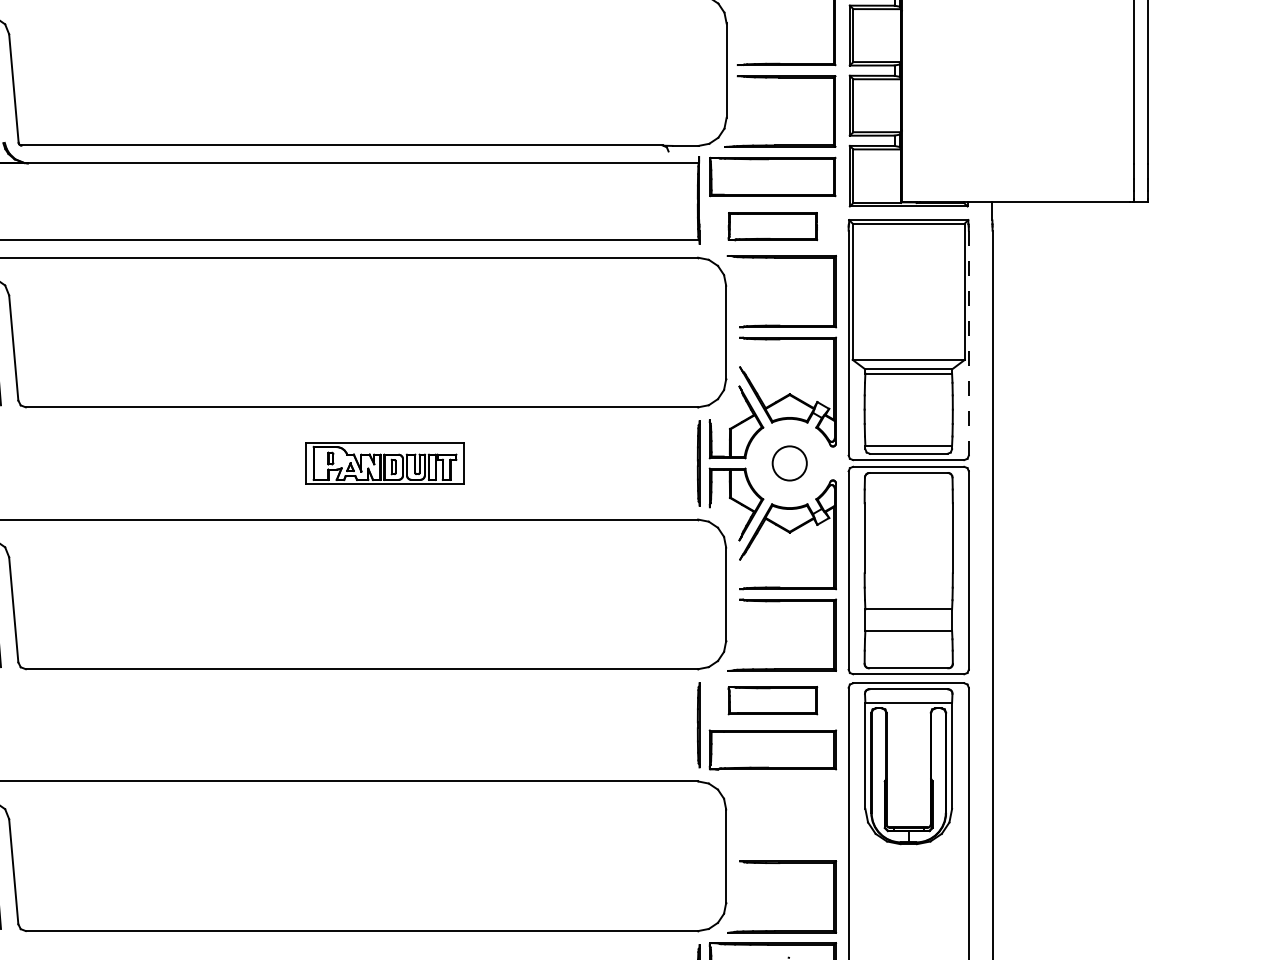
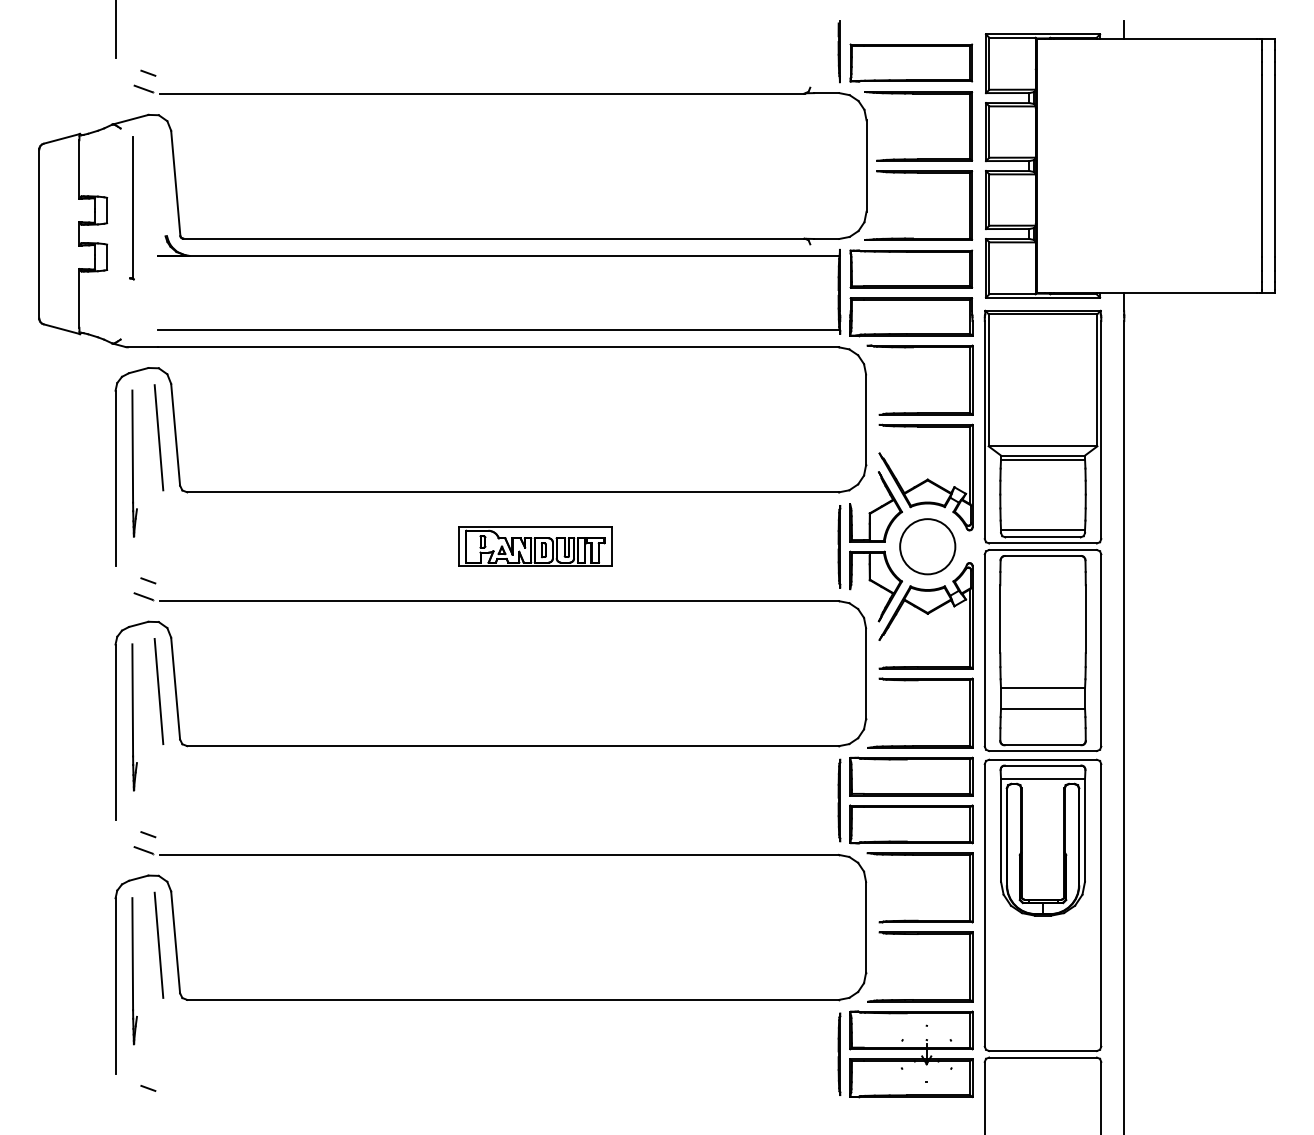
part: (773, 226) -> (911, 317), size x1.43
line: (969, 342) -> (1101, 429), dashed -> solid
circle: (789, 463) -> (927, 546), size x1.67
part: (773, 700) -> (911, 776), size x1.43
part: (781, 782) -> (919, 855), added

